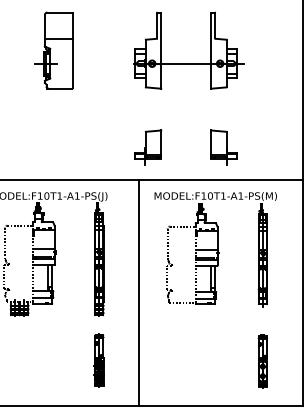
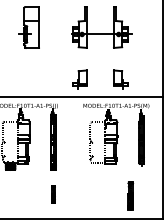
line: (139, 293) -> (75, 158), removed
part: (99, 360) -> (53, 194), size x0.6
part: (262, 360) -> (130, 195), moved

